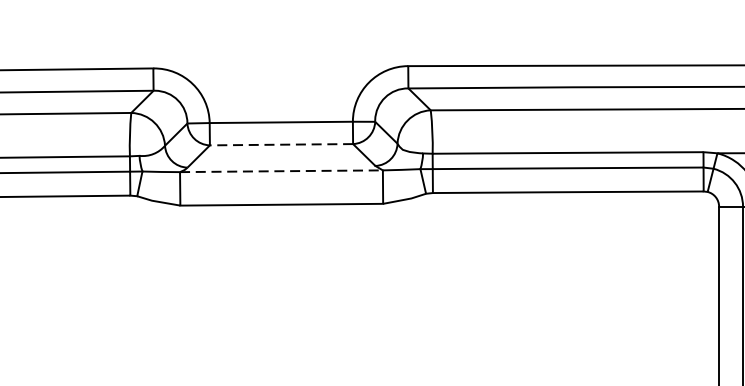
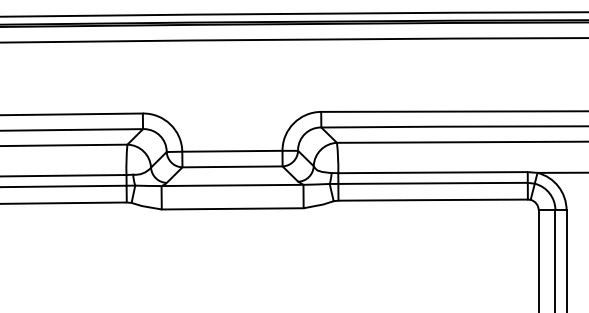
line: (282, 144) -> (233, 166), dashed -> solid
line: (280, 171) -> (231, 185), dashed -> solid

